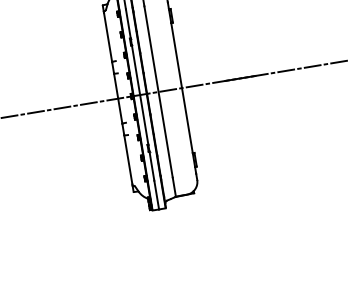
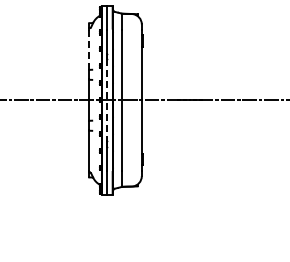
line: (108, 38) -> (89, 50), solid -> dashed
line: (140, 95) -> (107, 100), solid -> dashed

